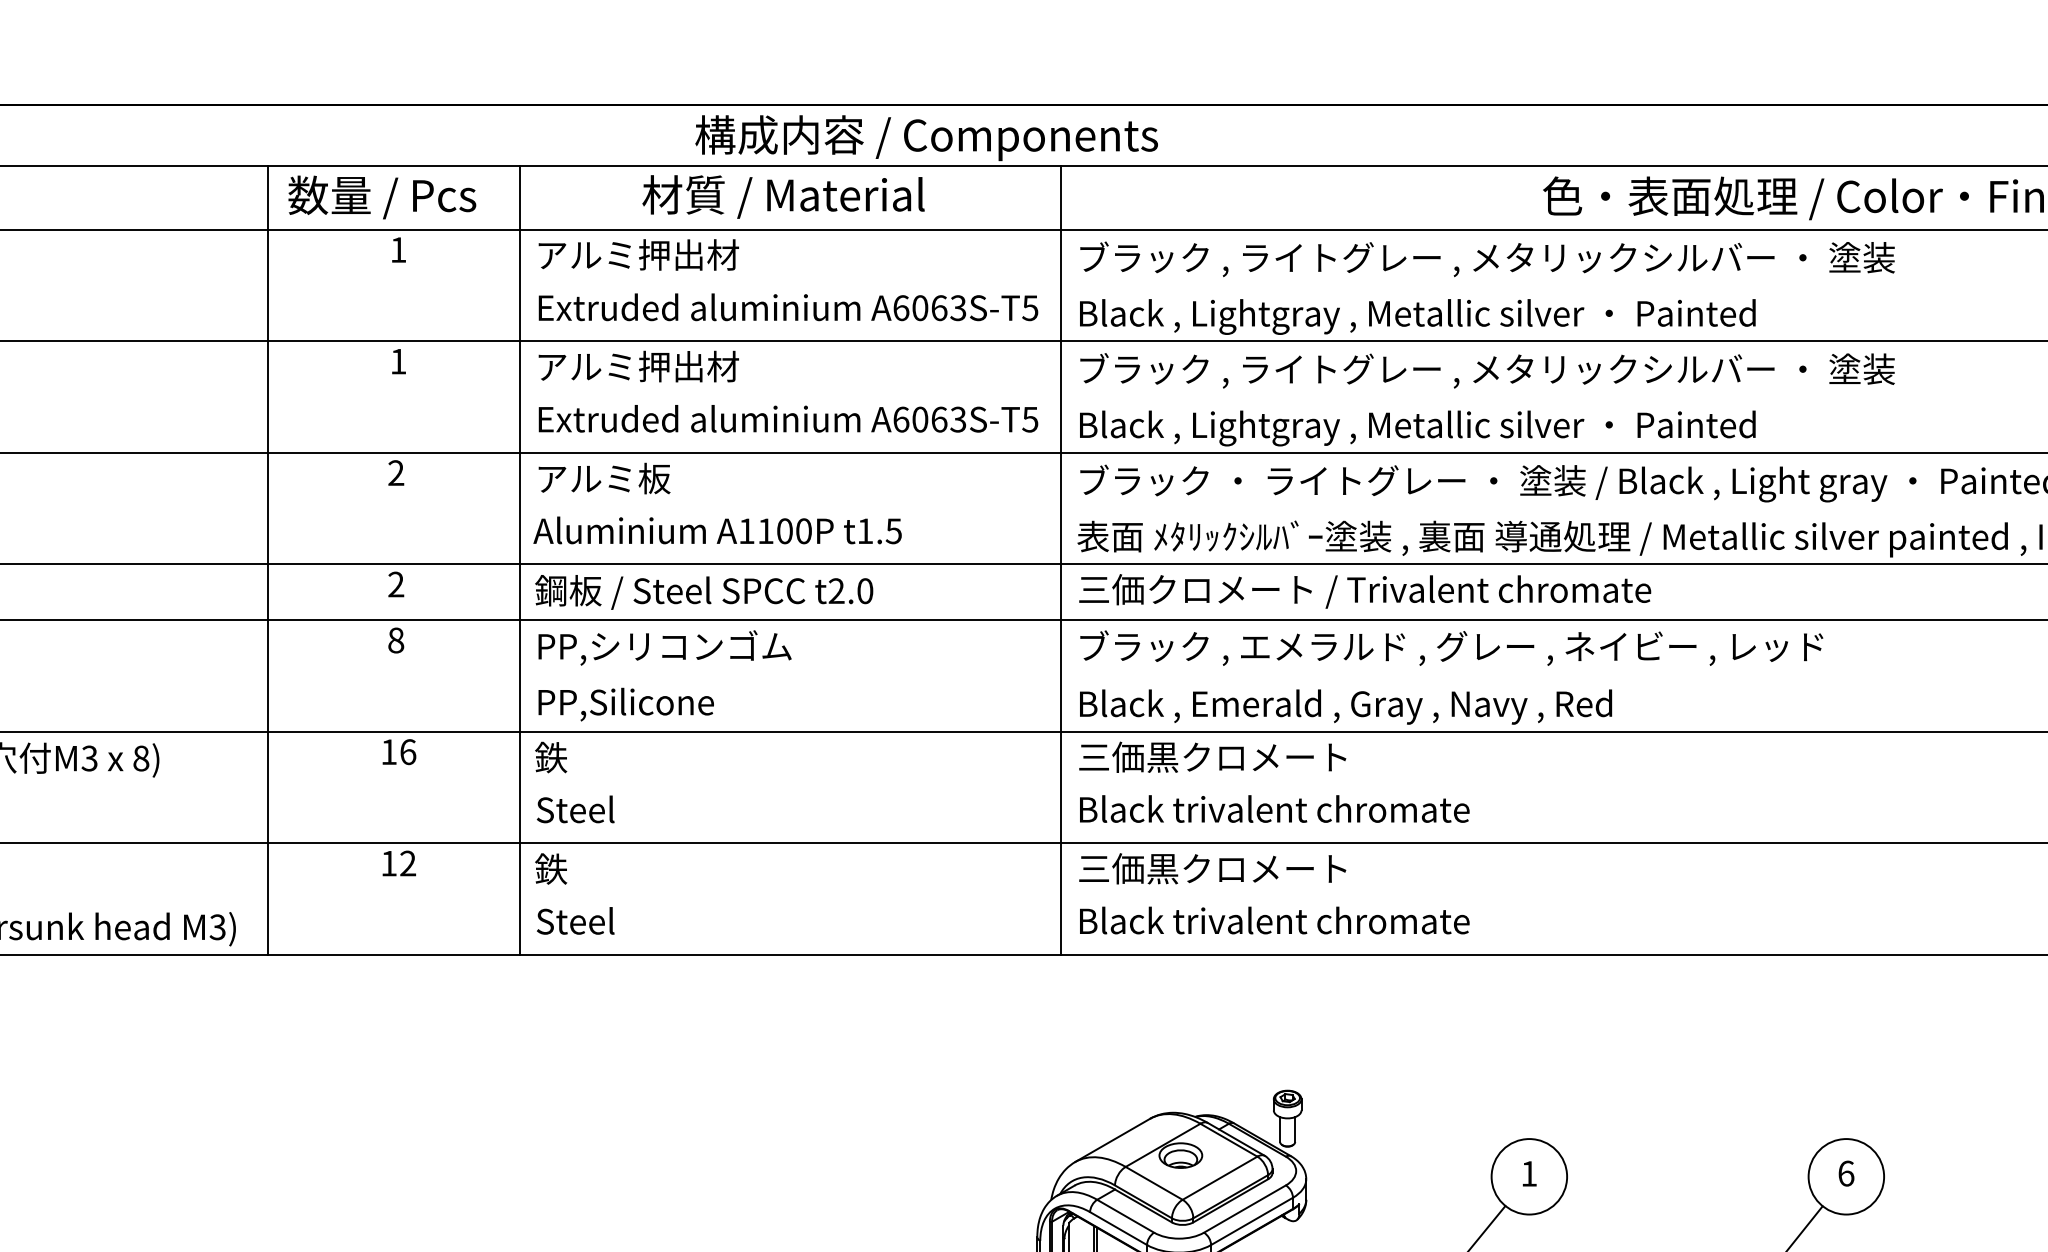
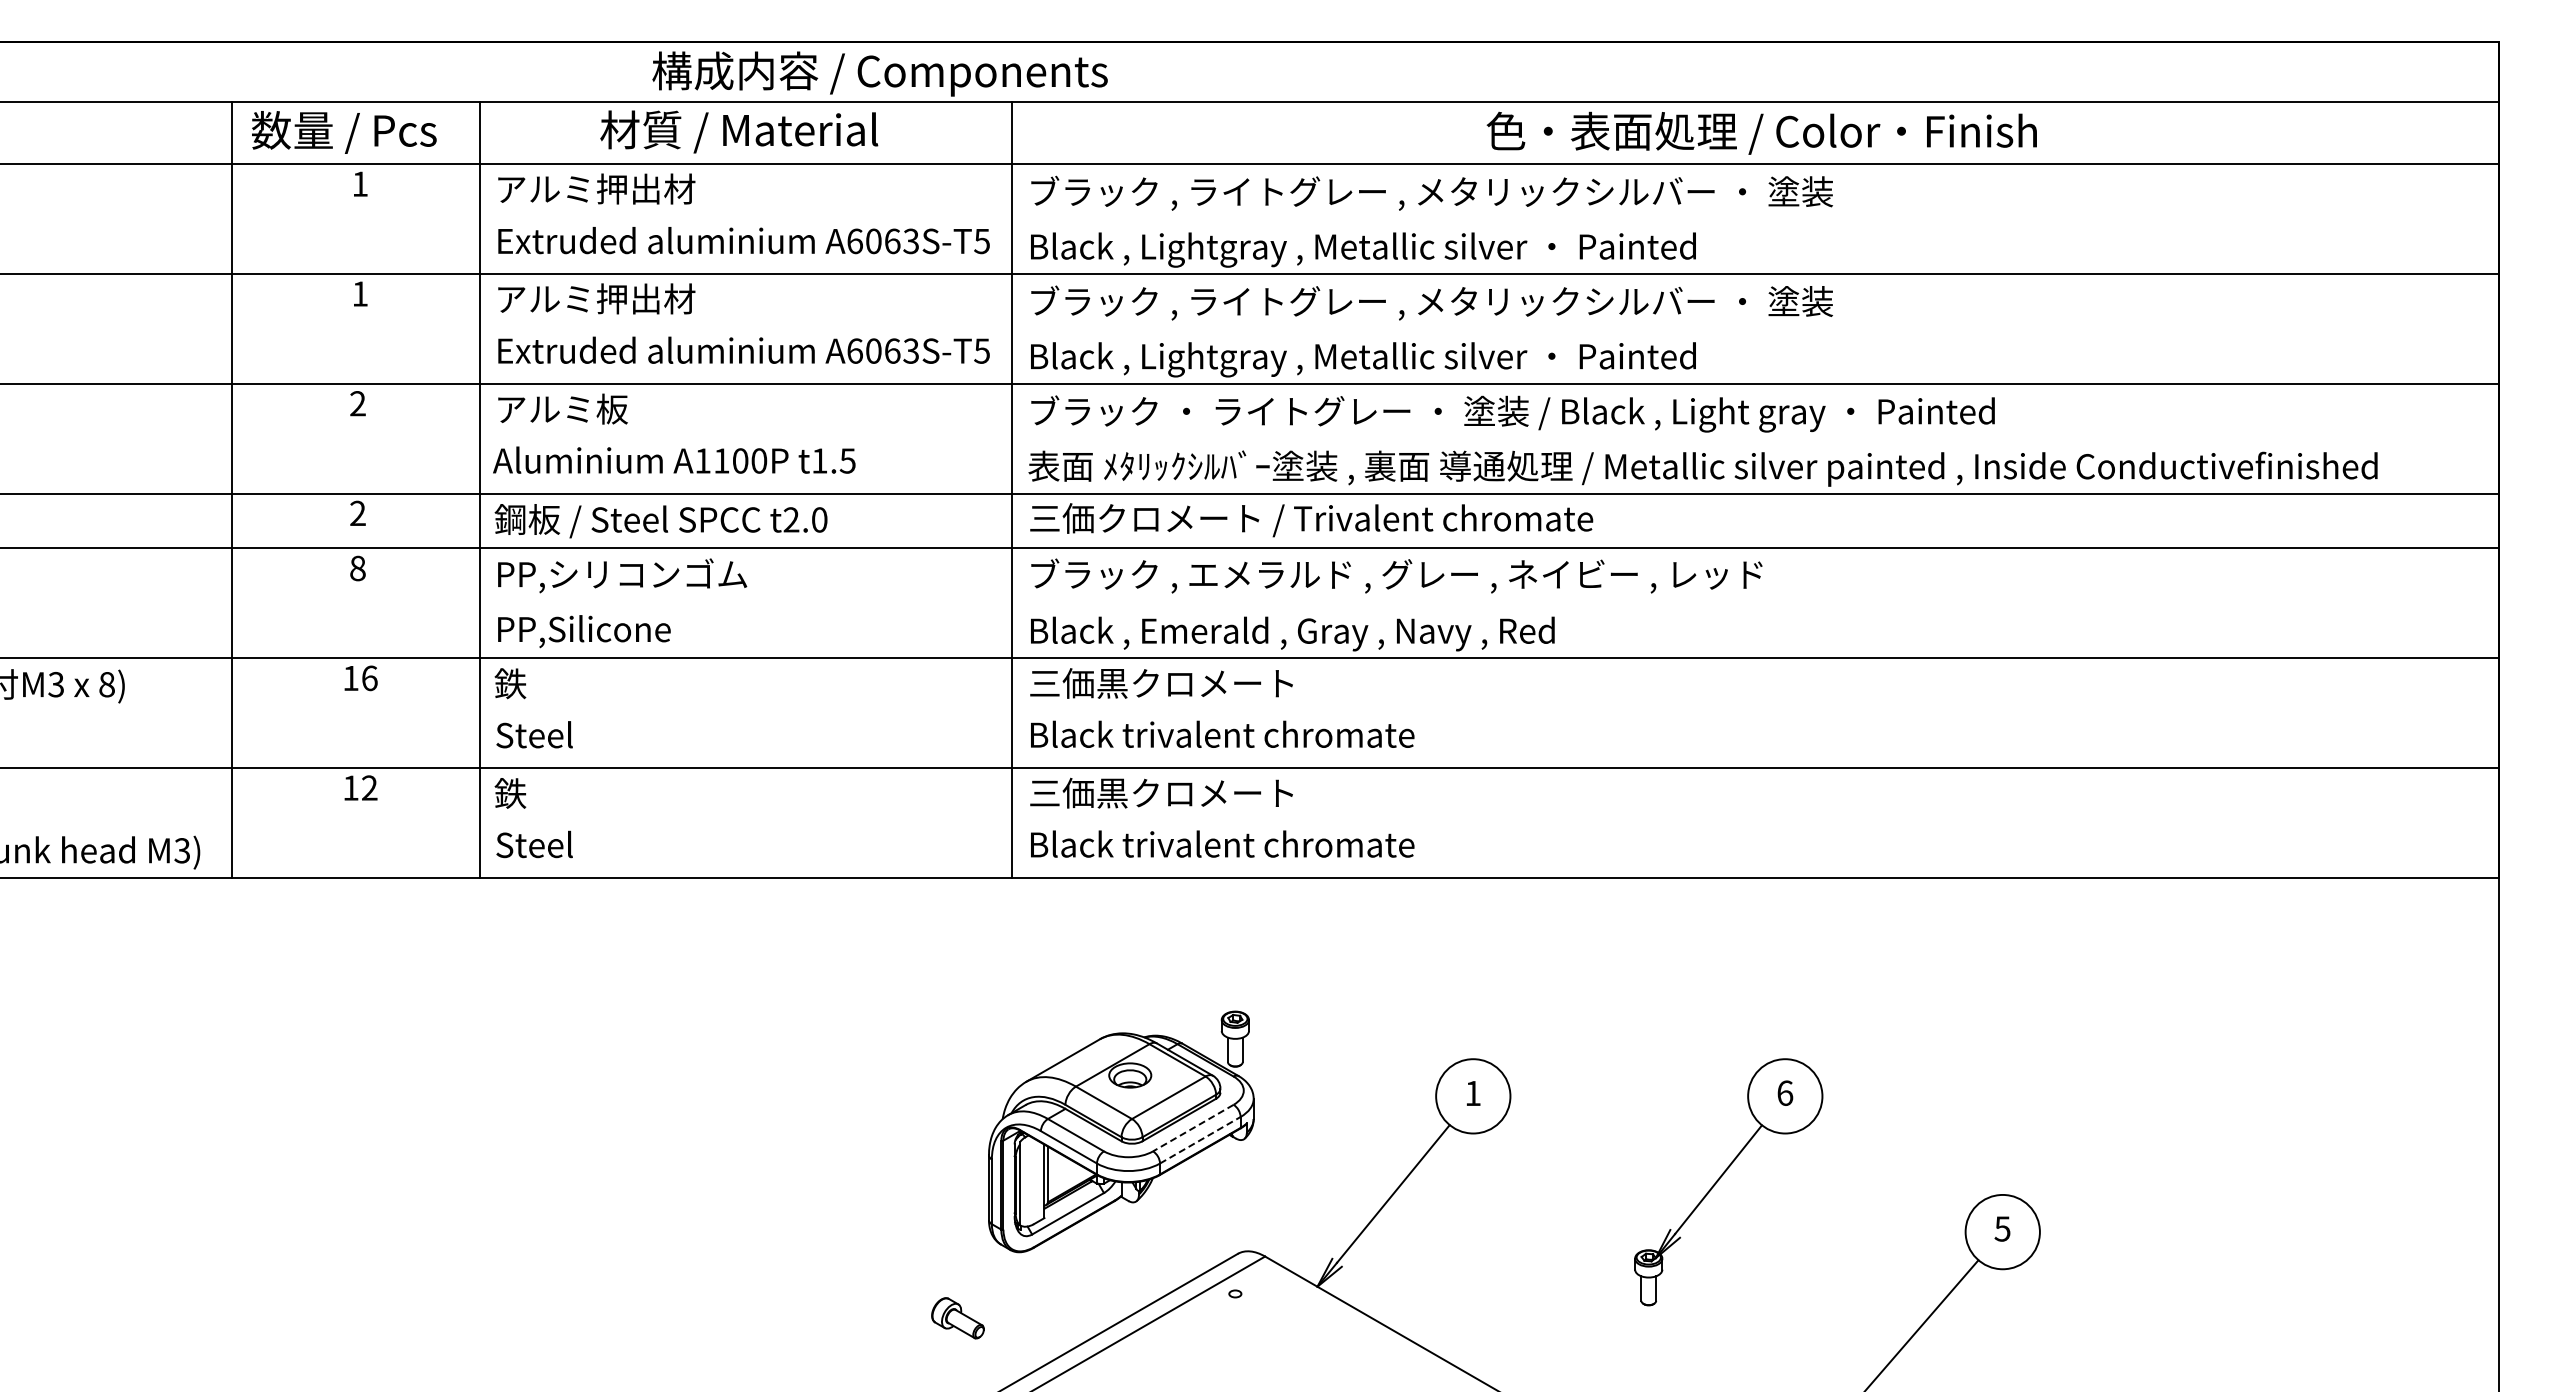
line: (1245, 1209) -> (1193, 1128), solid -> dashed
line: (1252, 1221) -> (1200, 1140), solid -> dashed

